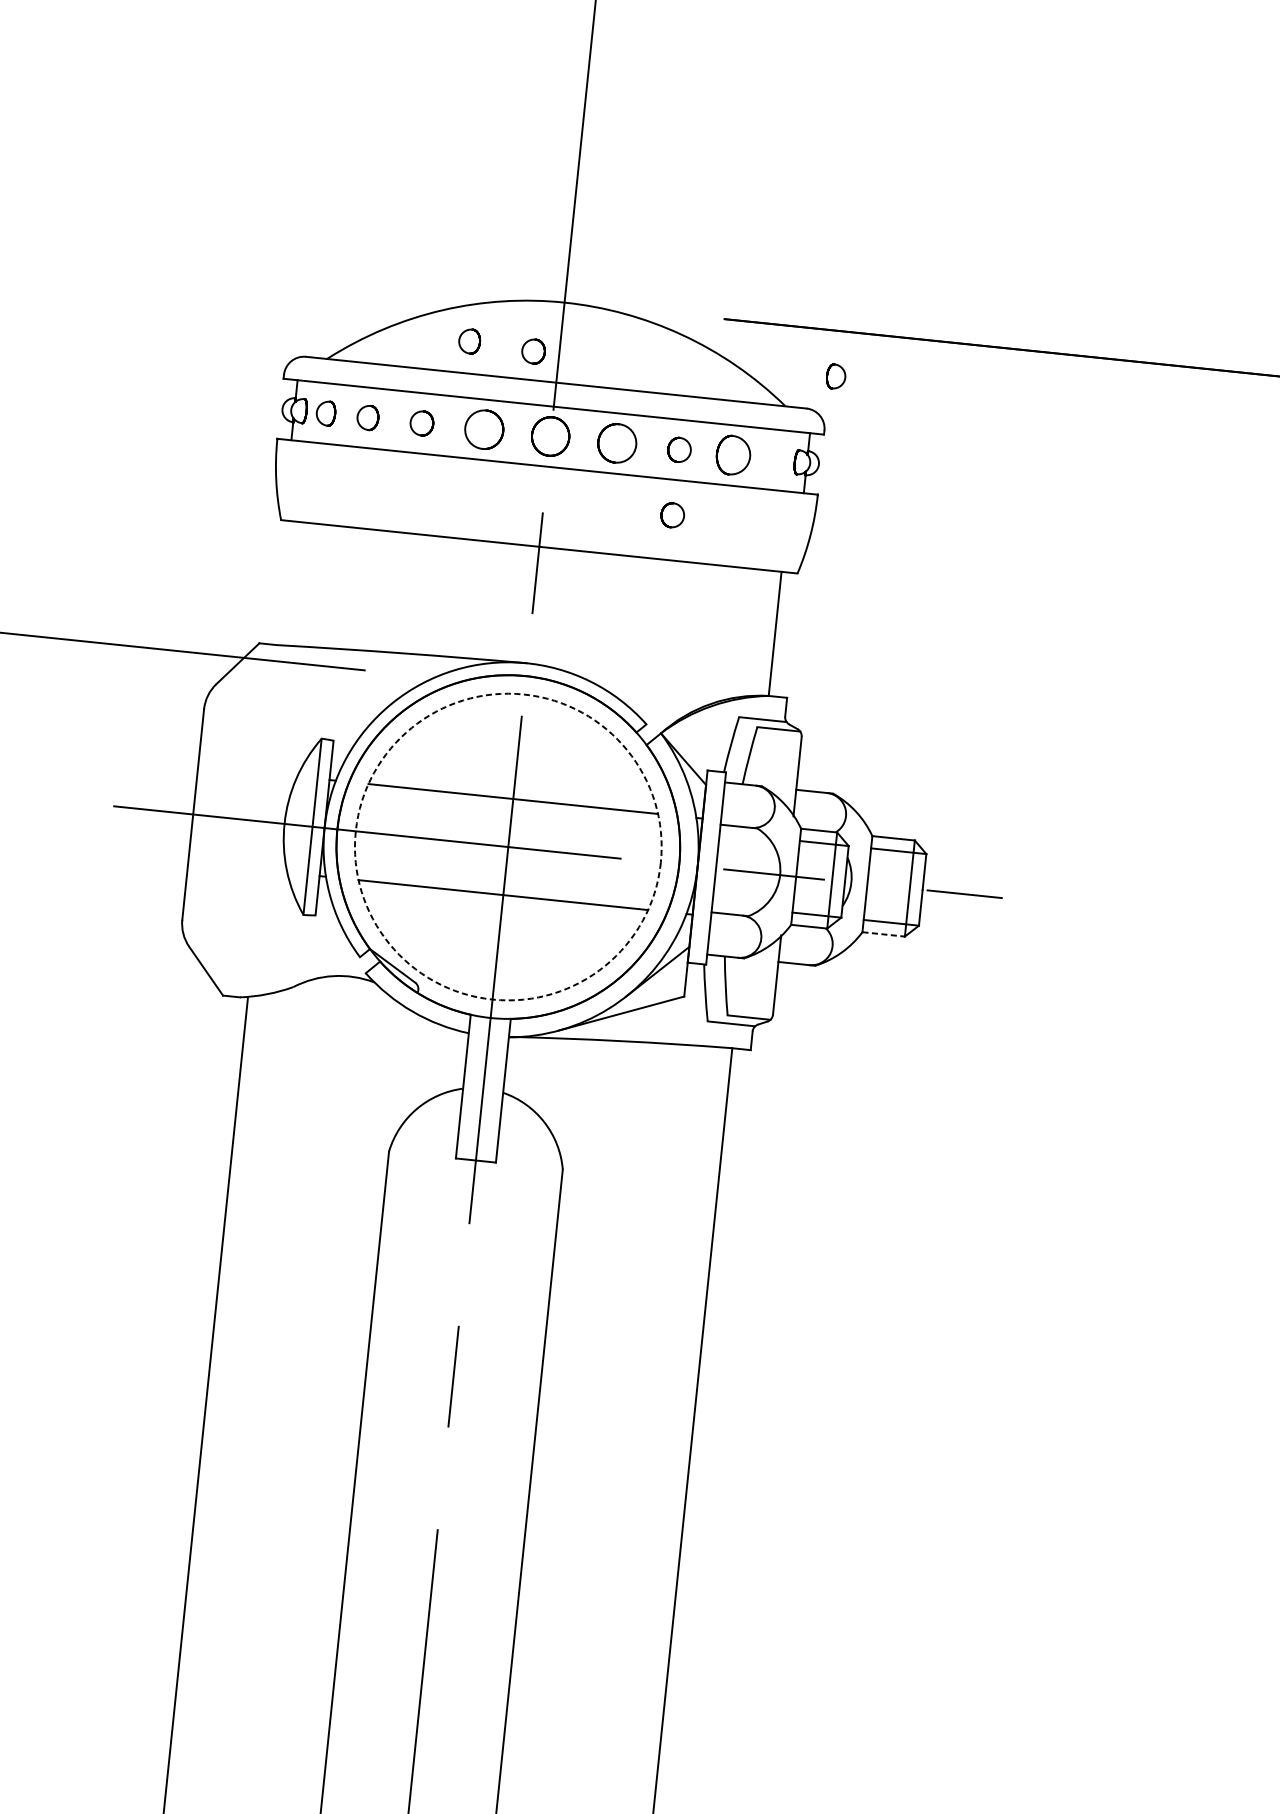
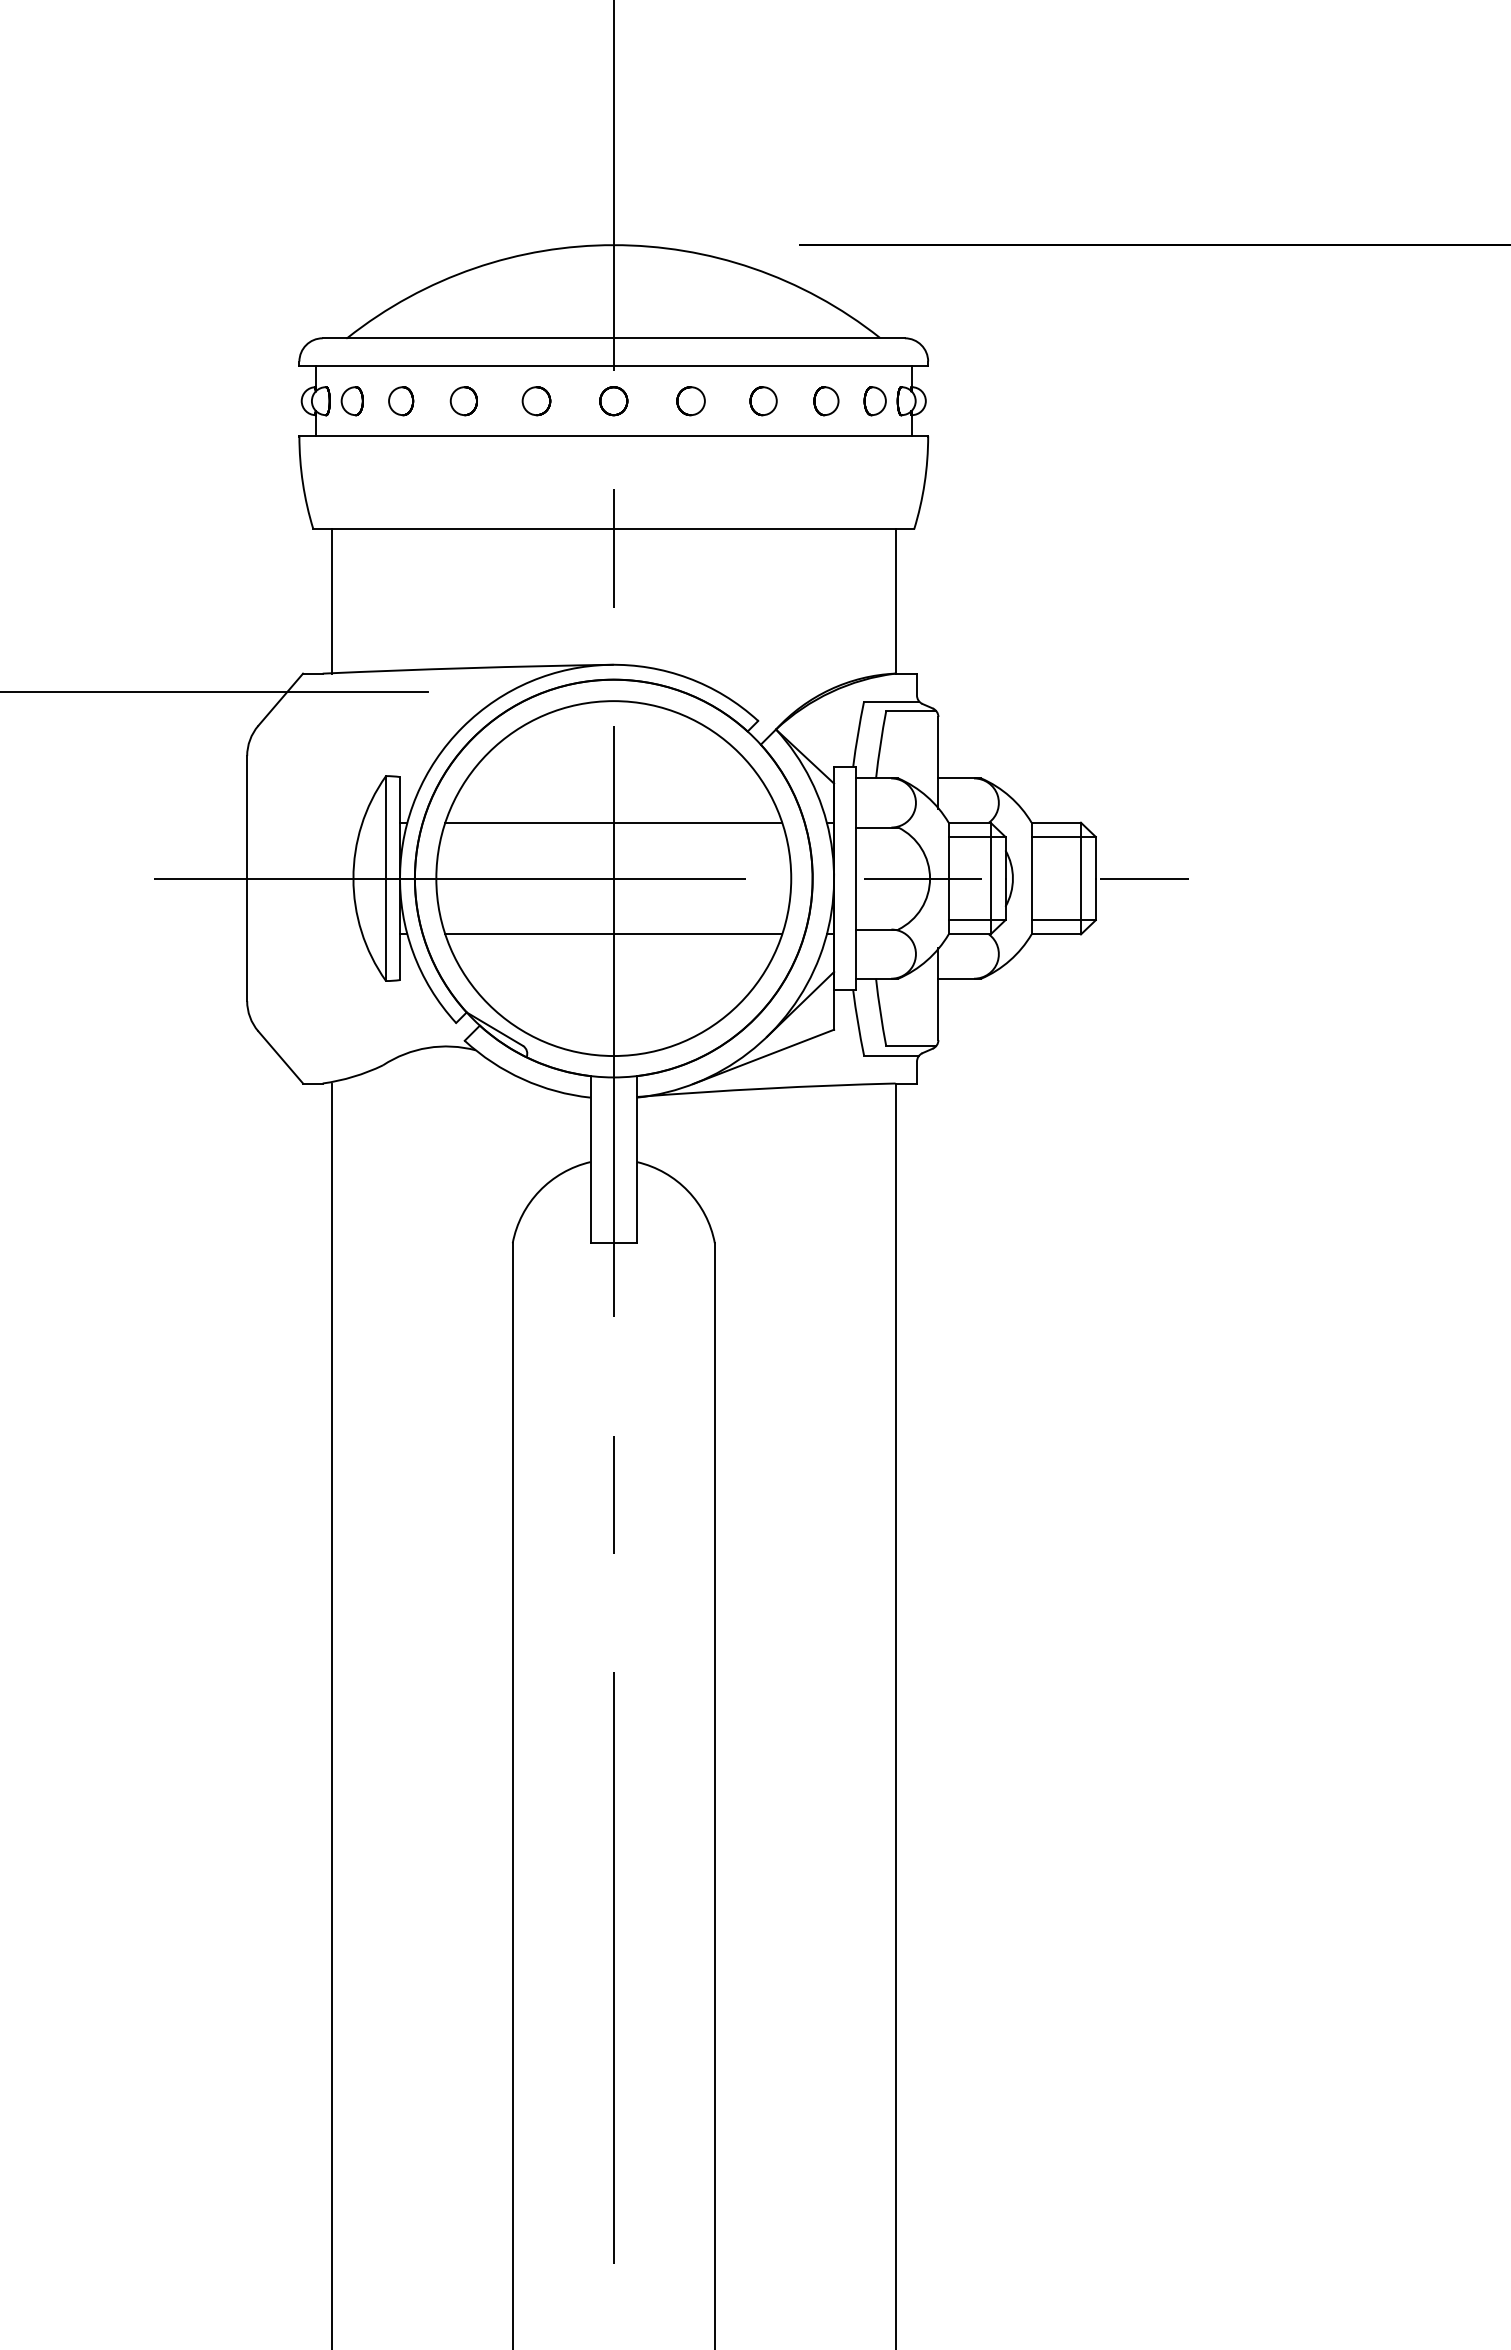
part: (469, 341) -> (509, 301), removed
part: (533, 351) -> (583, 305), removed
part: (835, 376) -> (874, 401), moved
part: (484, 430) -> (536, 401), size x0.62
part: (550, 436) -> (613, 401), size x0.62
part: (616, 443) -> (690, 401), size x0.62
part: (733, 455) -> (826, 401), size x0.62
part: (672, 515) -> (763, 477), removed
line: (291, 583) -> (332, 601), added
circle: (508, 846) -> (613, 878), dashed -> solid
line: (883, 934) -> (1056, 934), dashed -> solid

